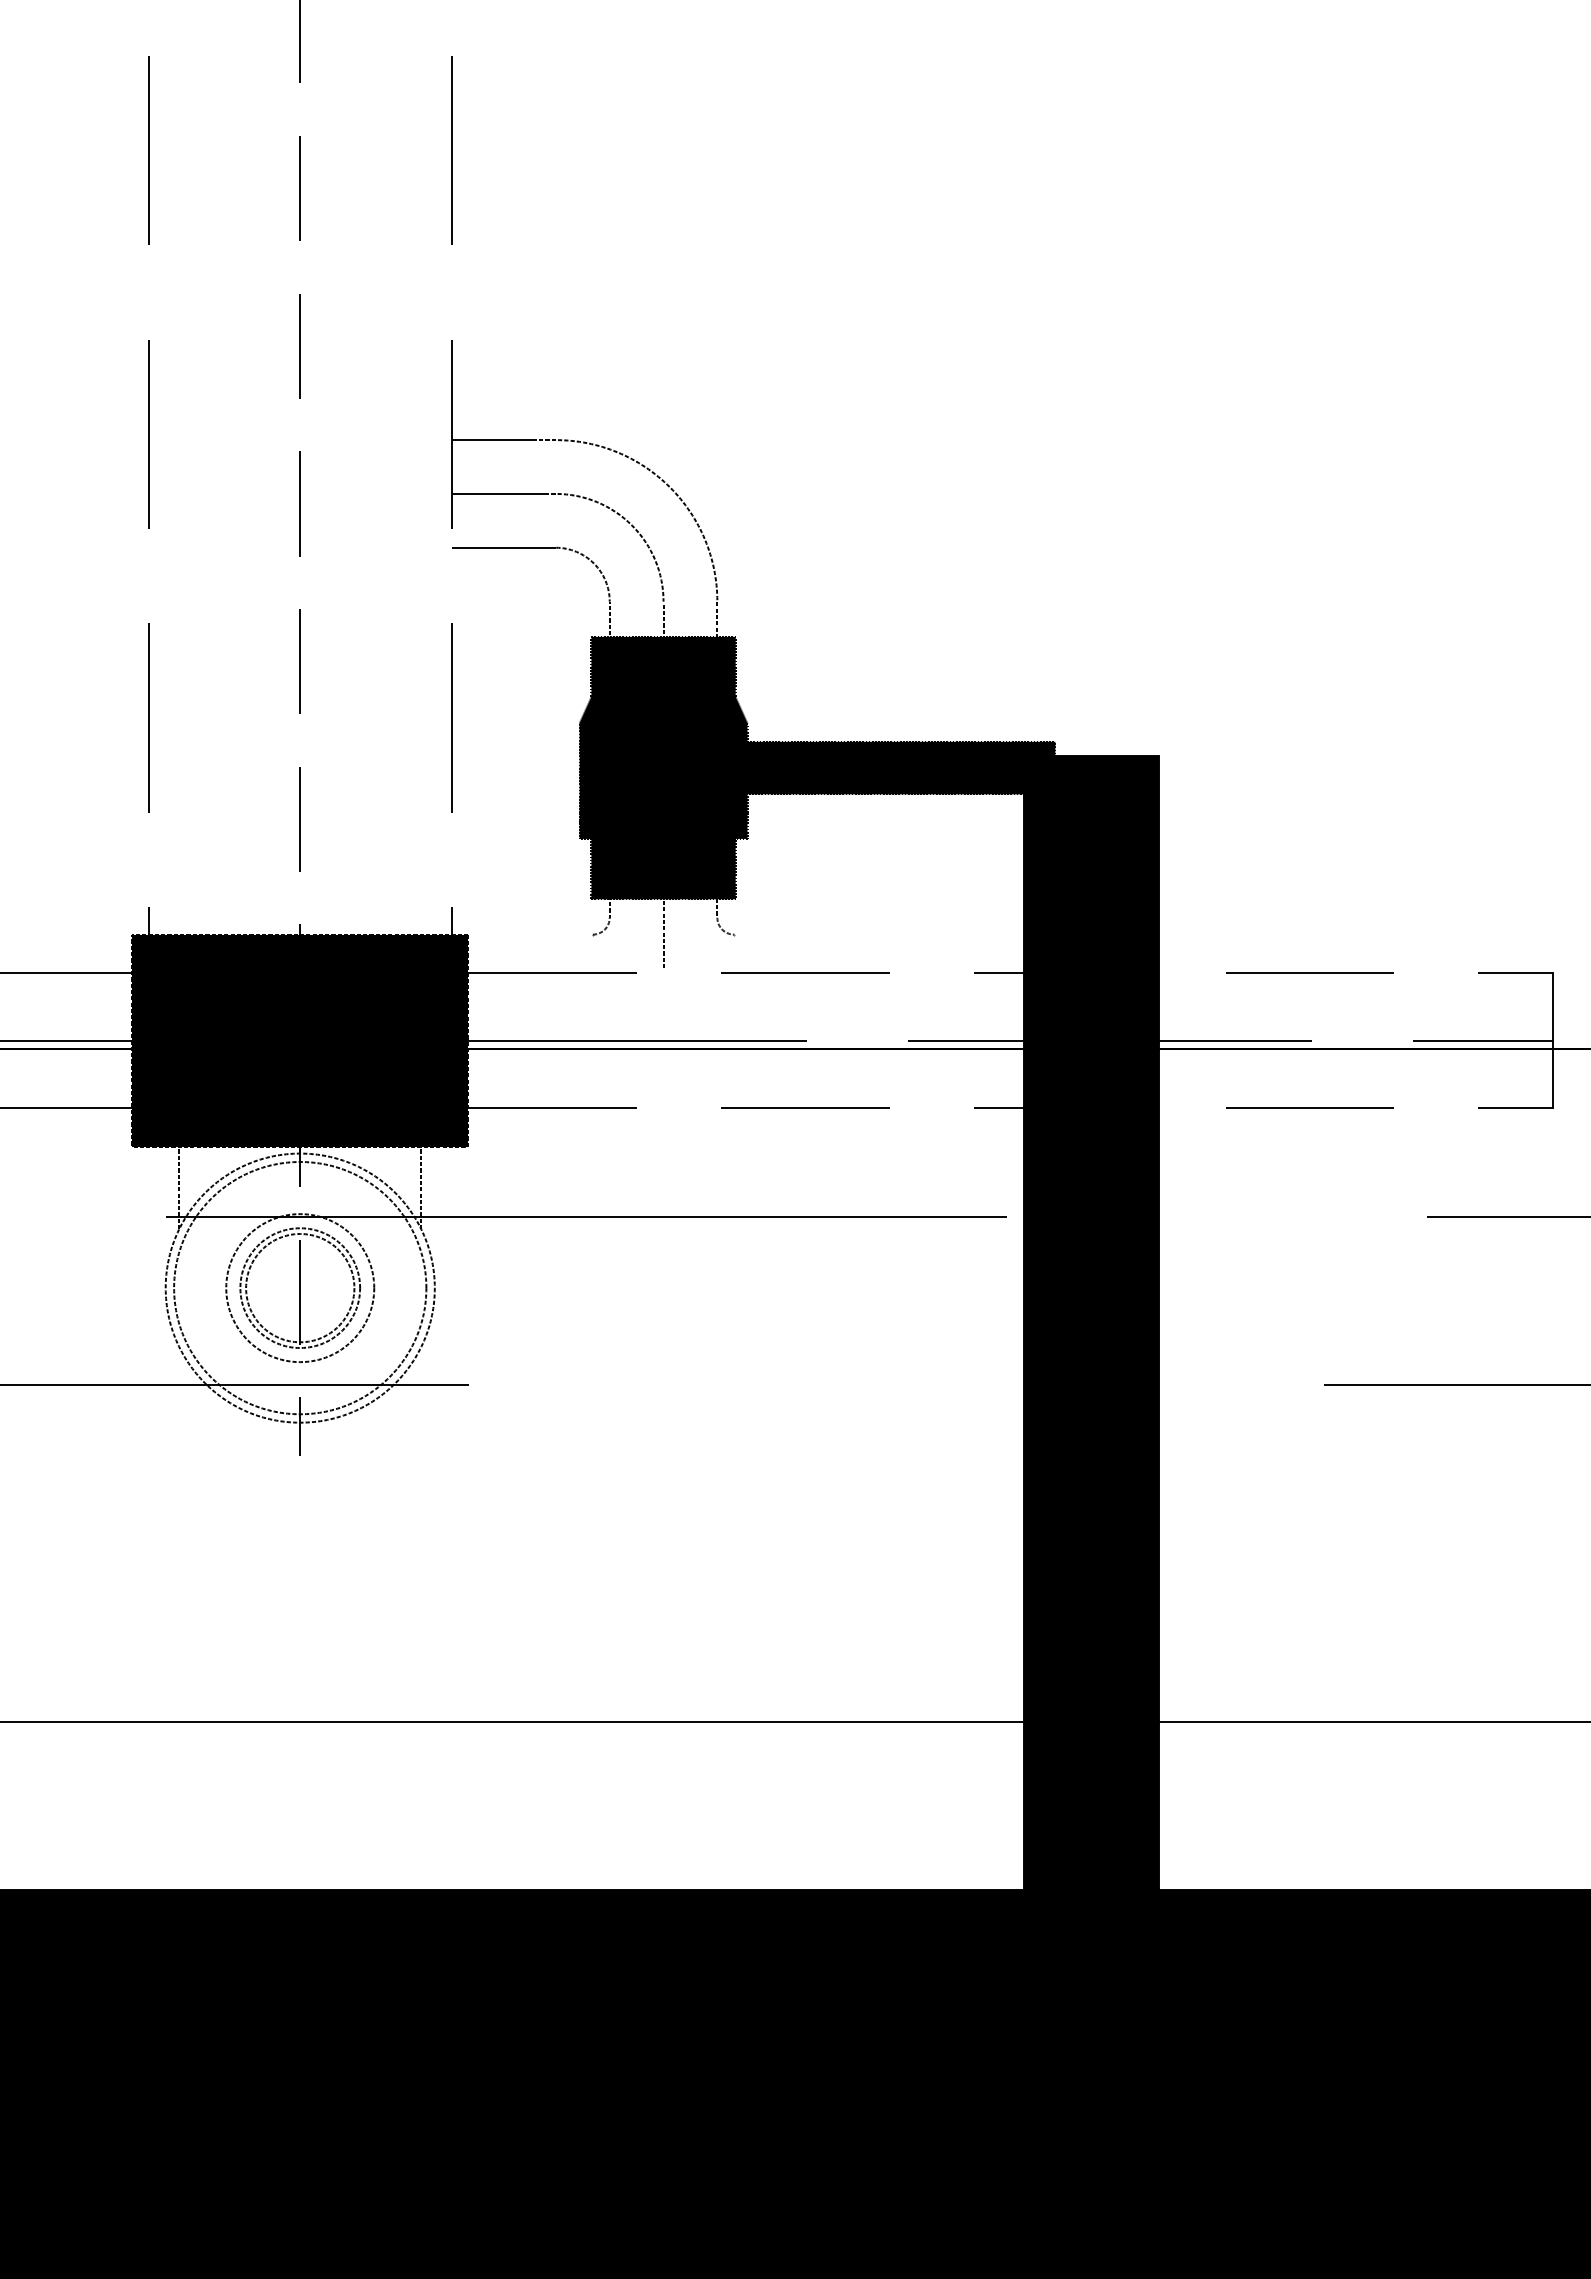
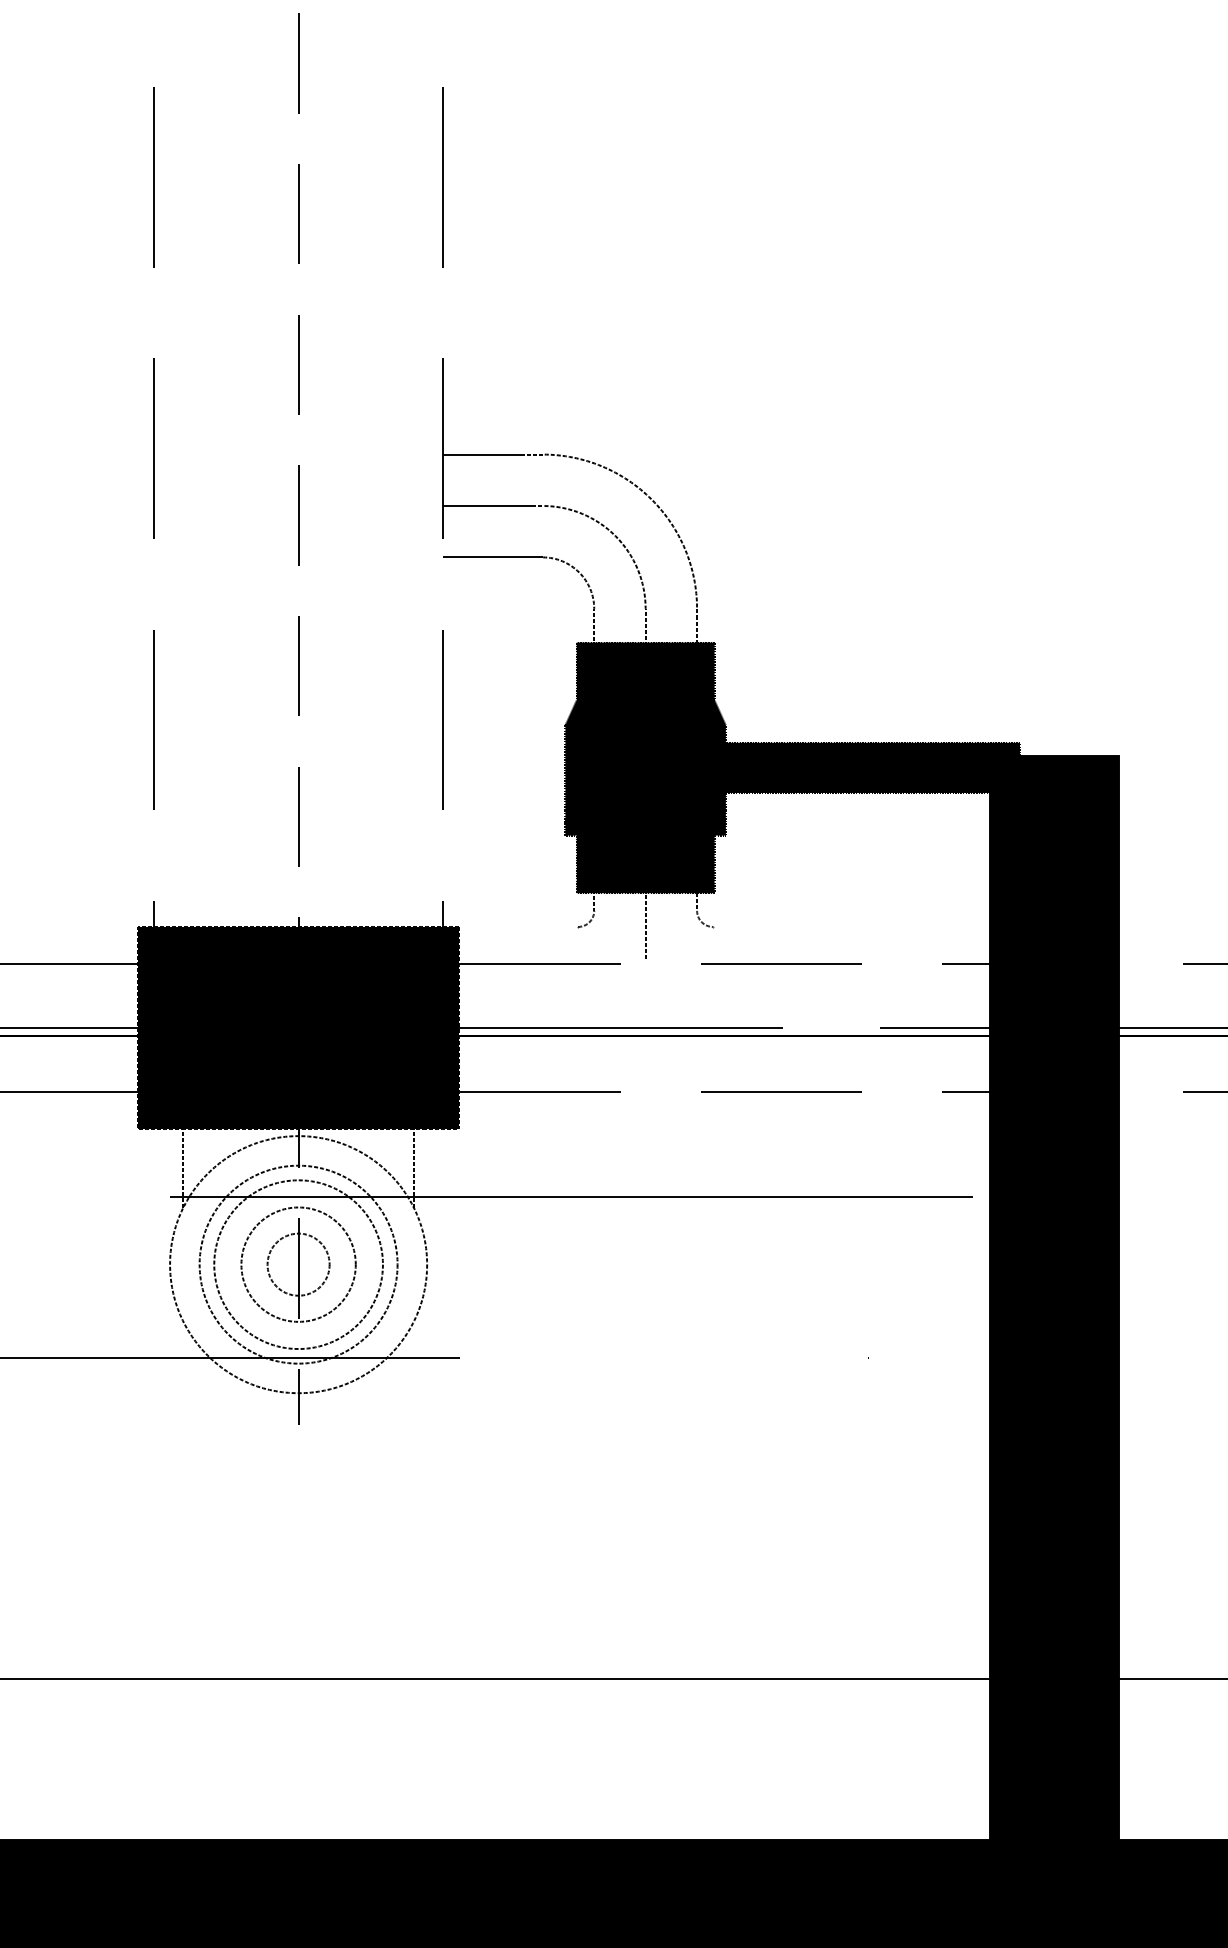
circle: (300, 1287) -> (298, 1264), size x0.6
circle: (300, 1288) -> (298, 1265), size x0.7
circle: (300, 1288) -> (298, 1265), size x1.4

